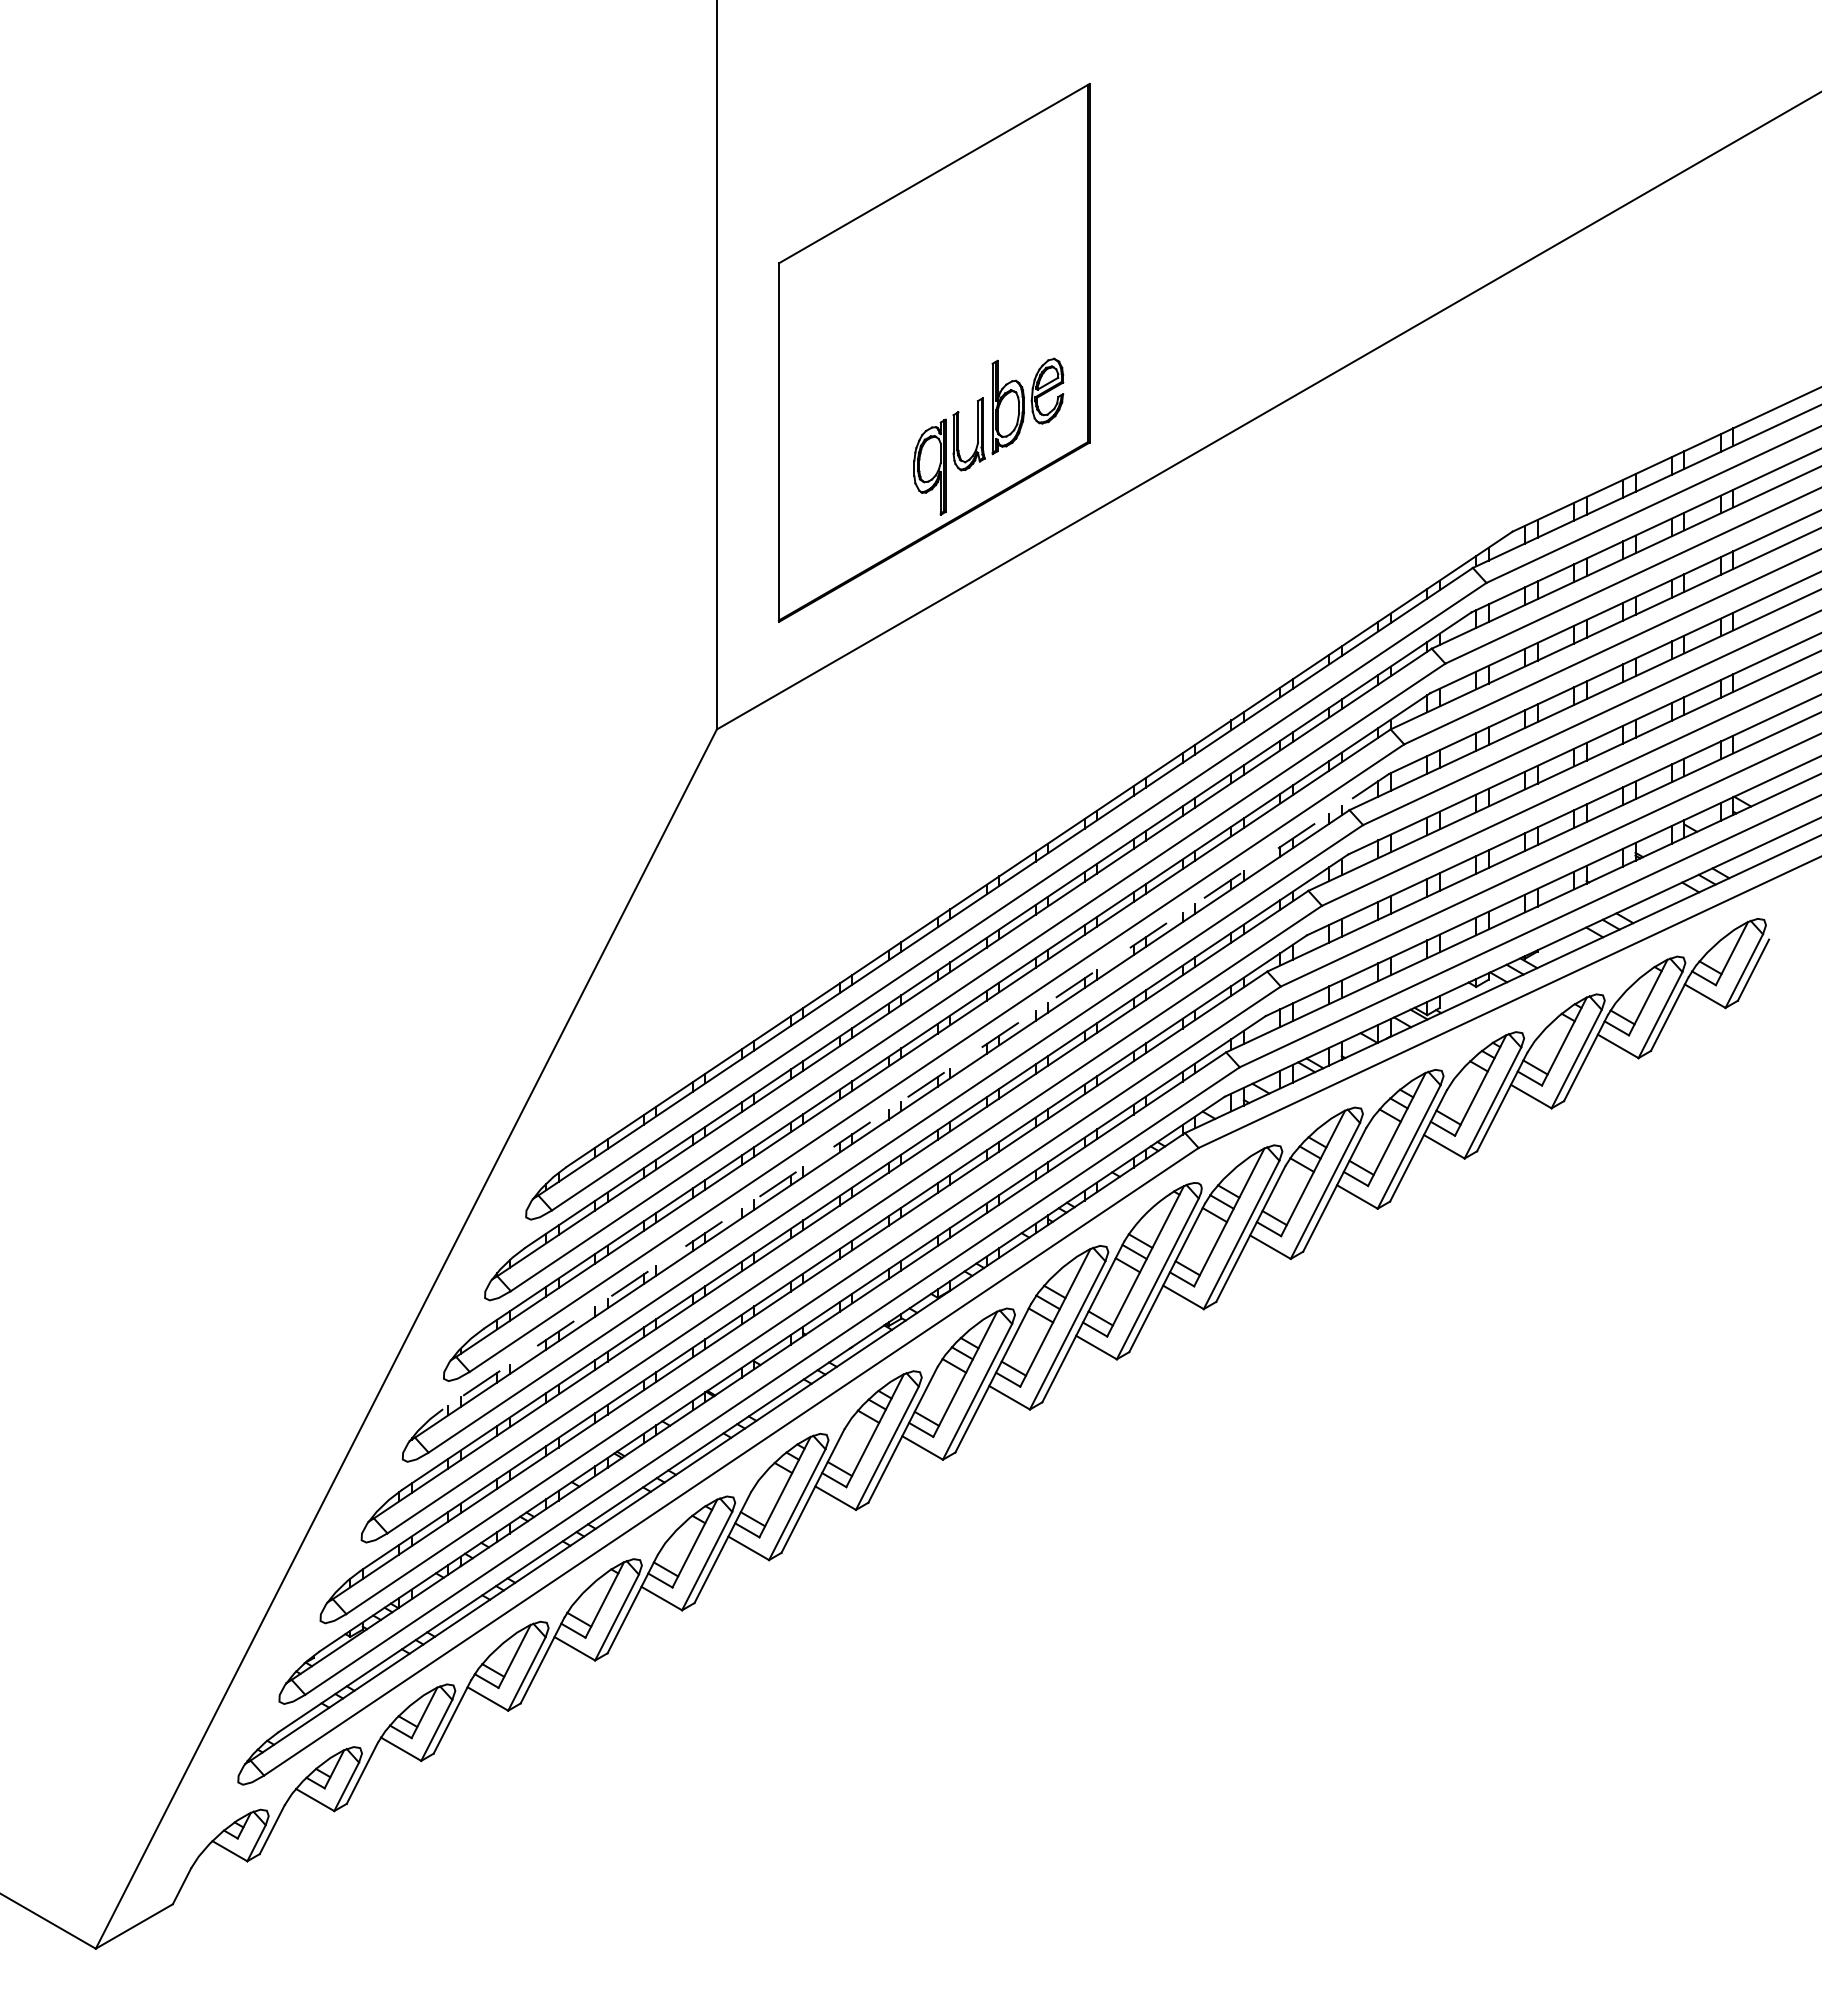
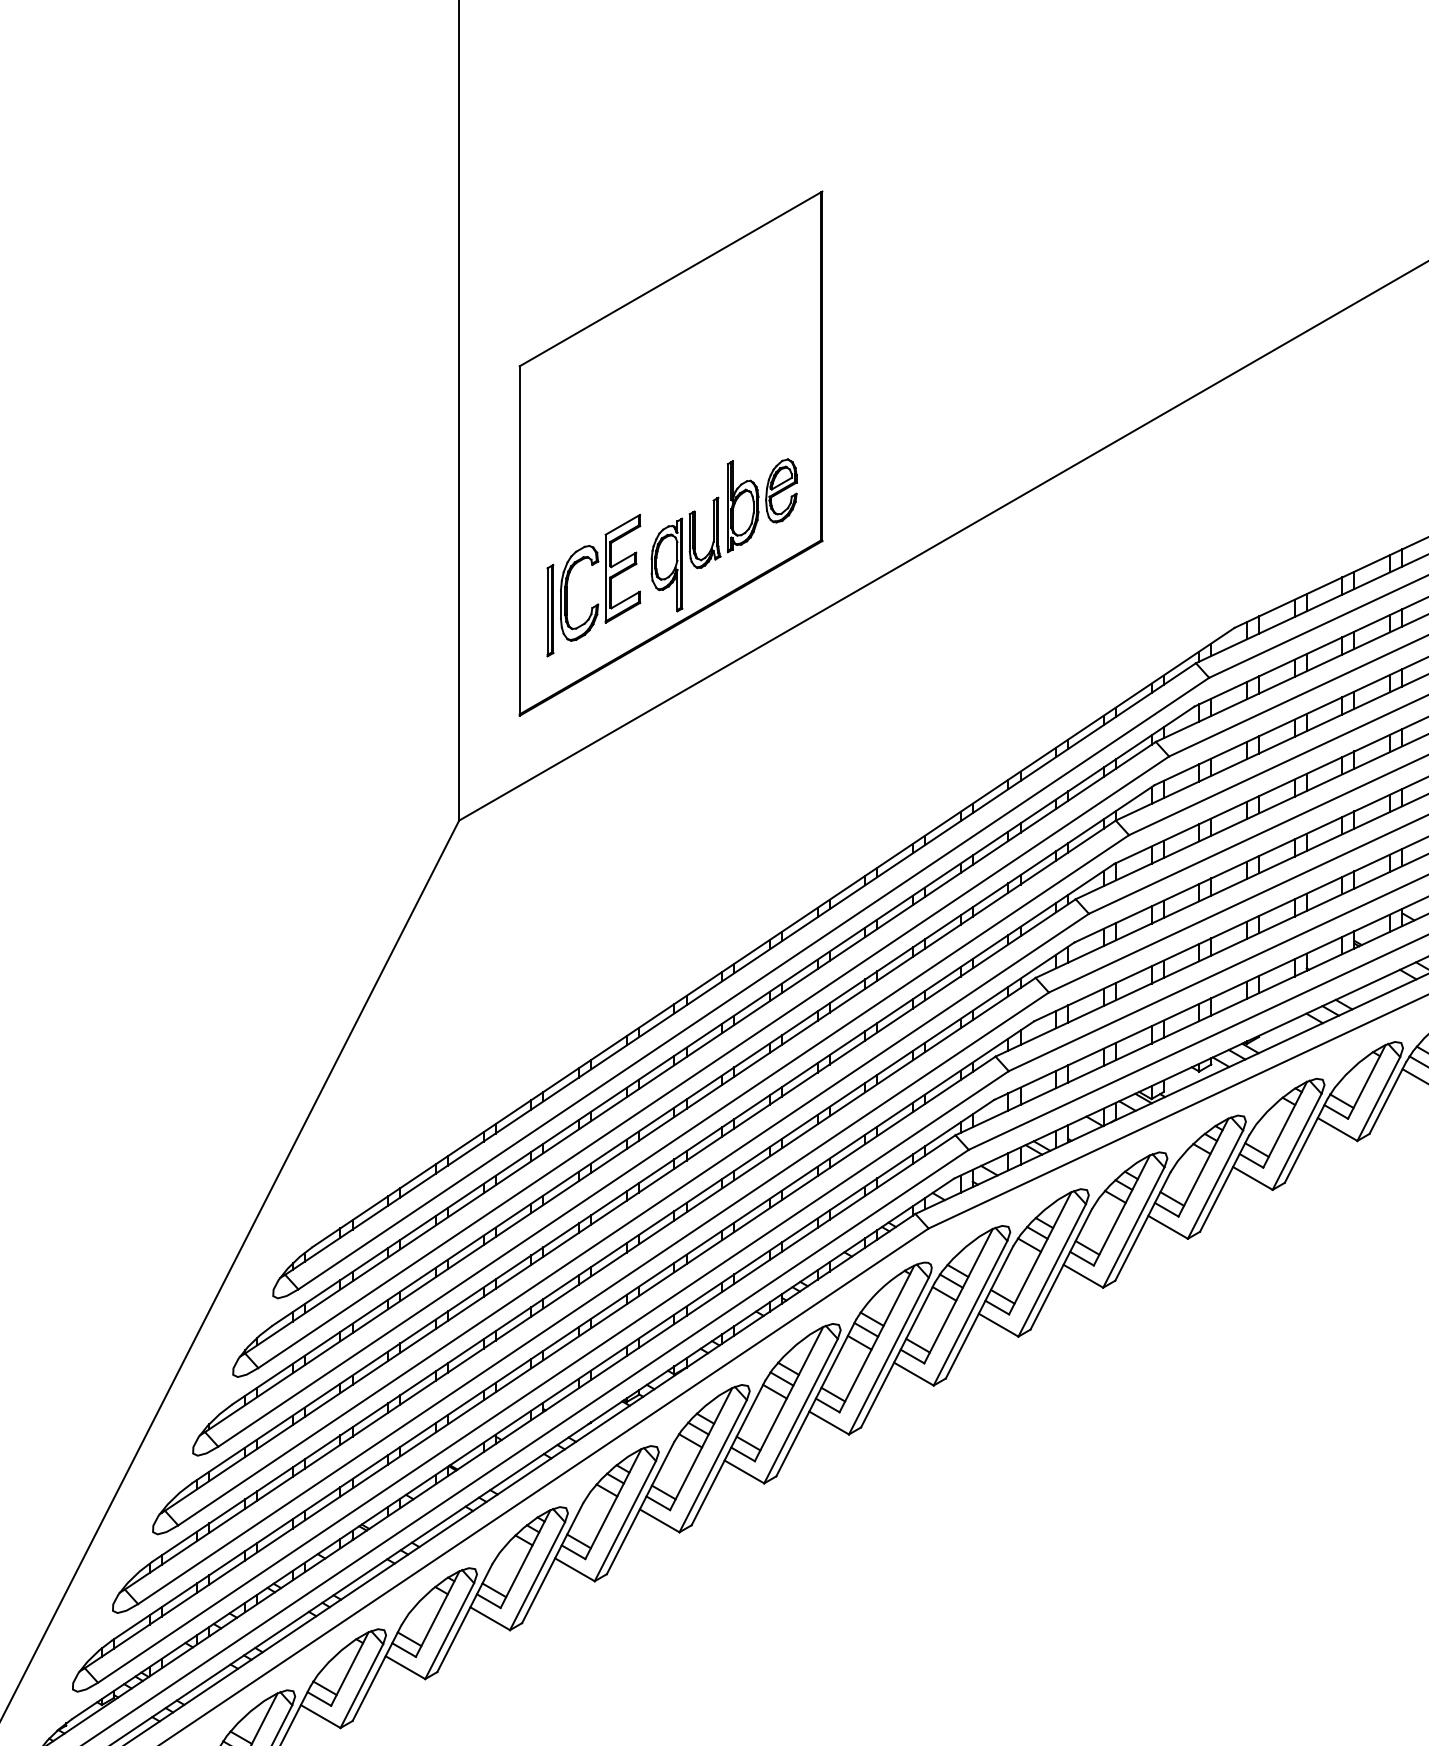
part: (866, 487) -> (604, 584), added
line: (916, 1091) -> (653, 1173), dashed -> solid

